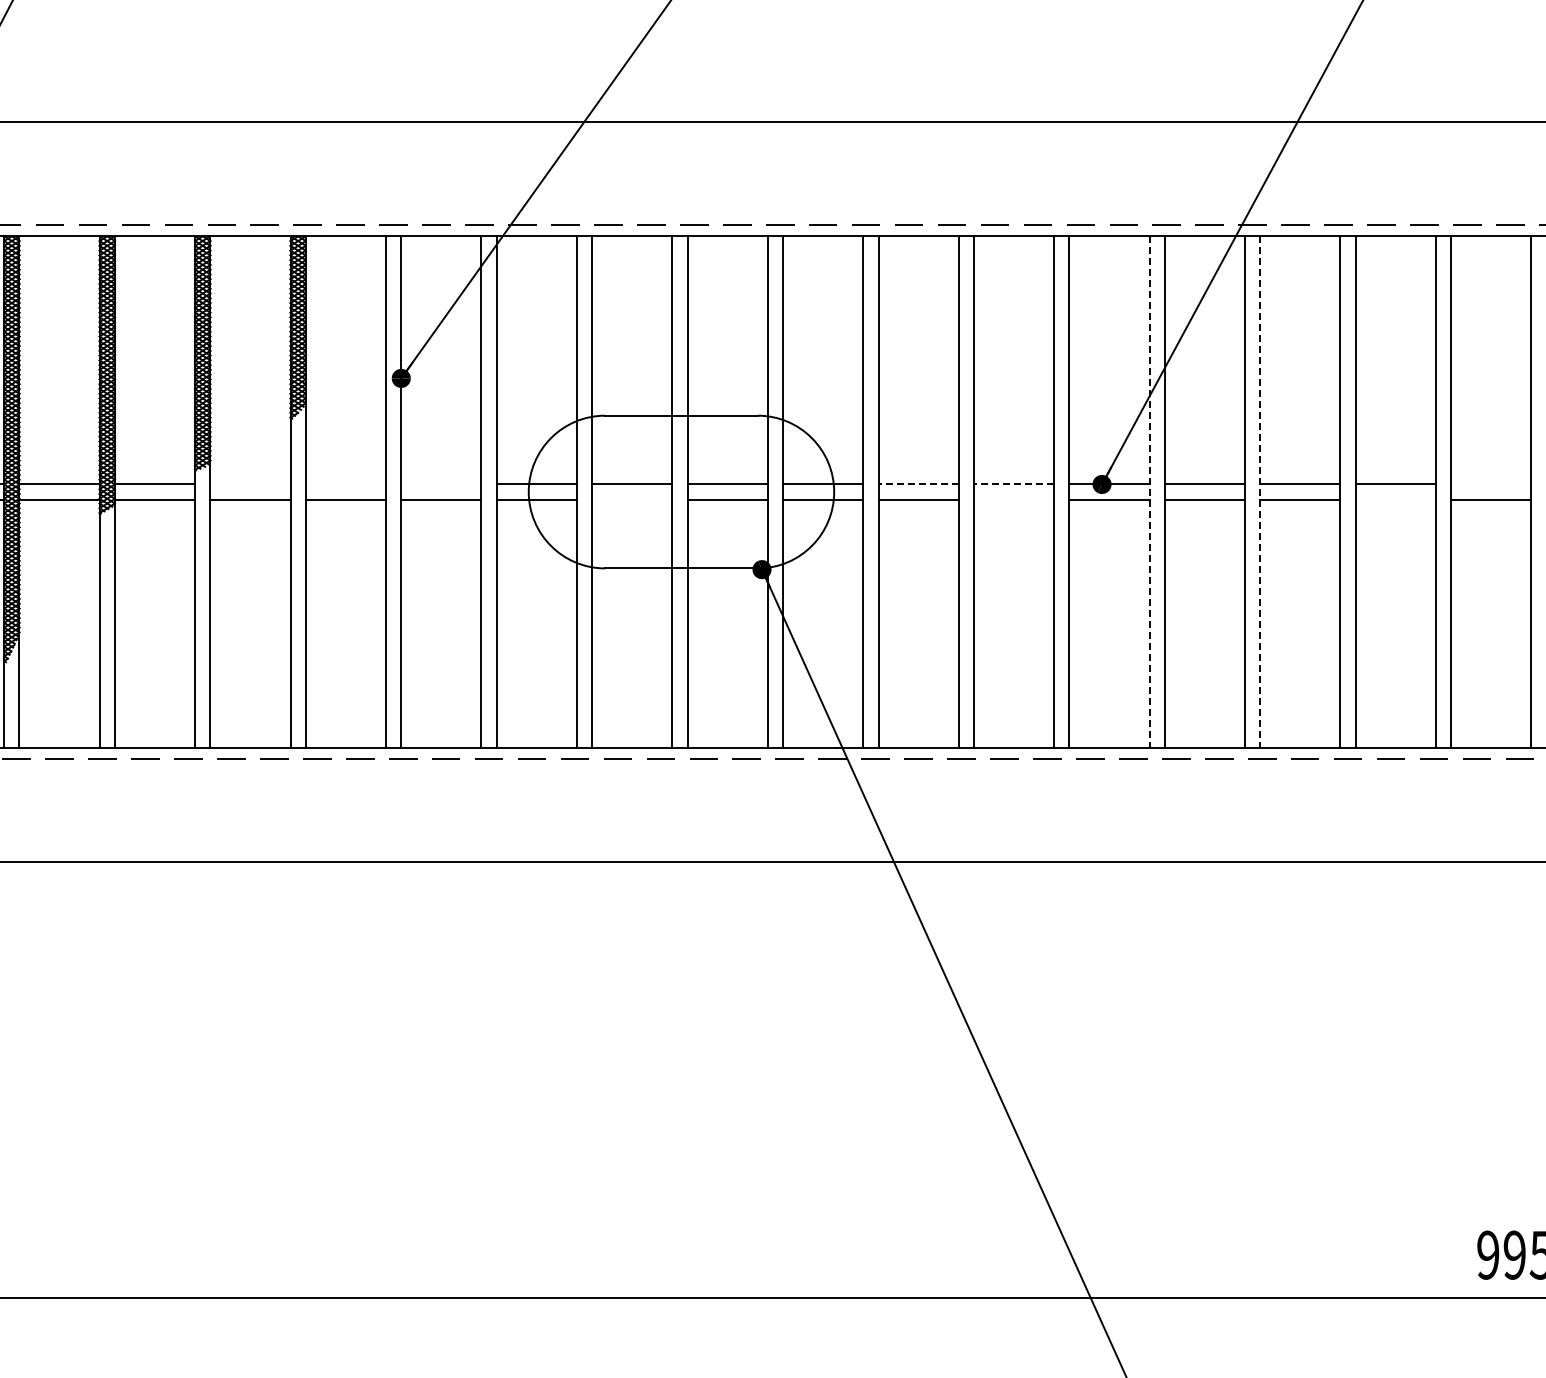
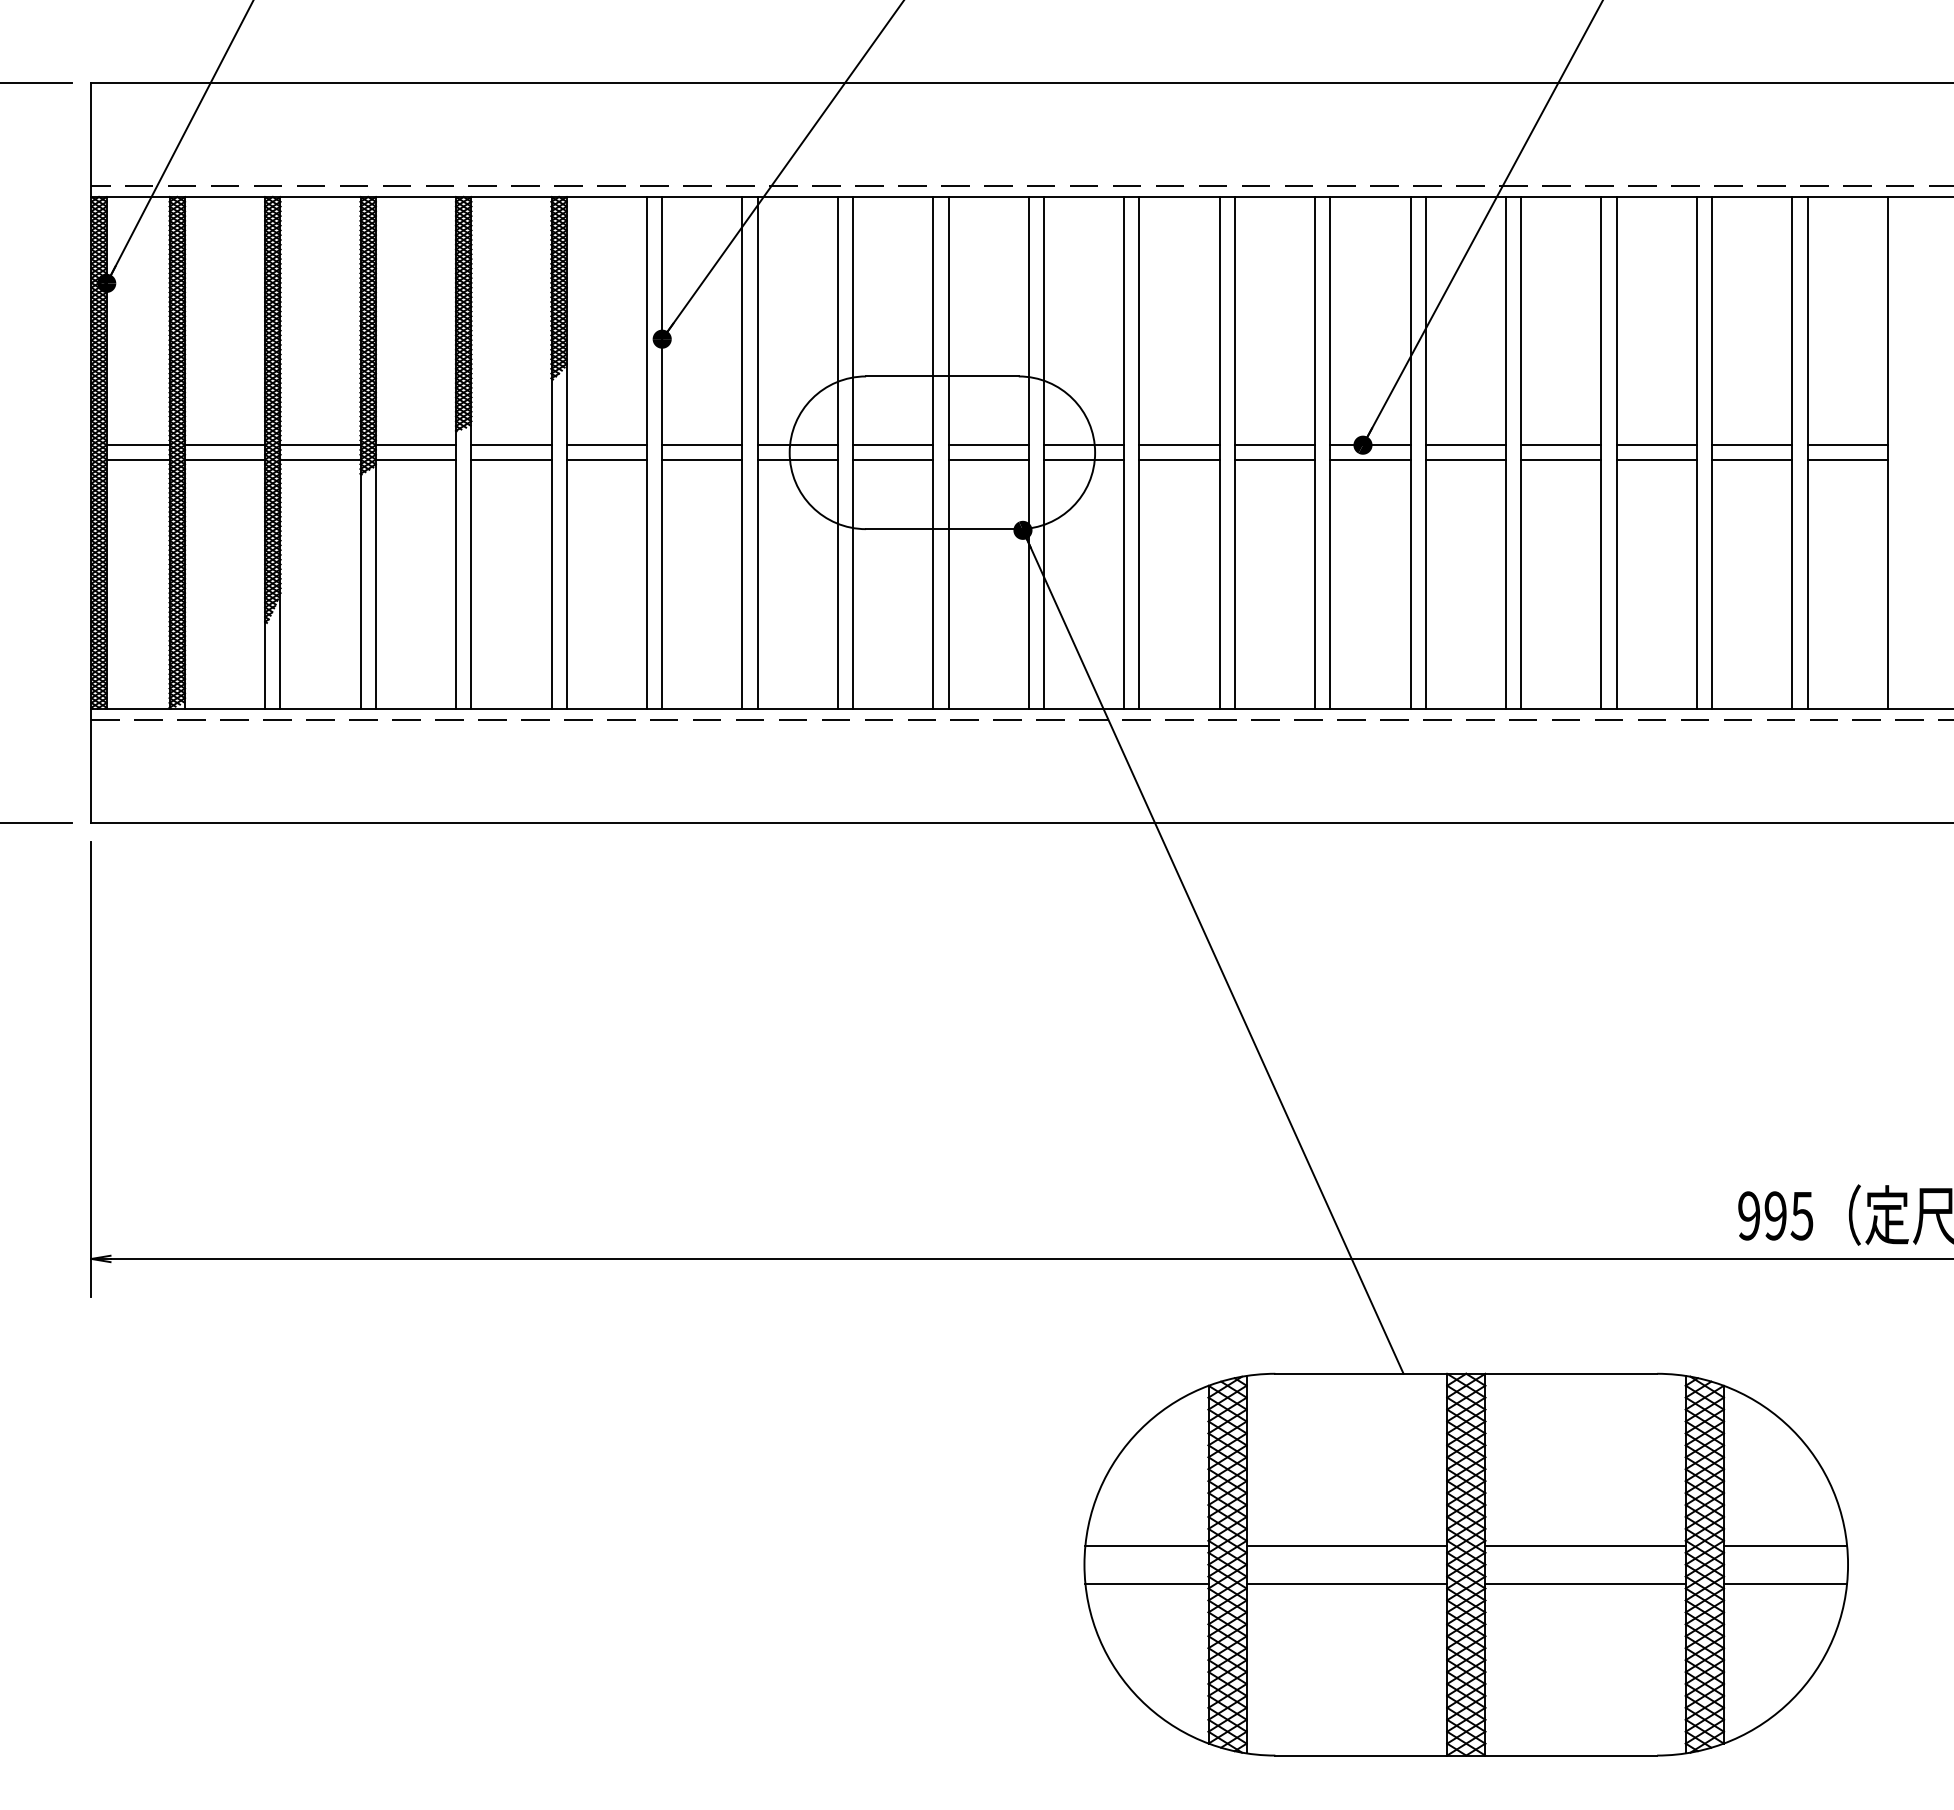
line: (250, 484) -> (511, 445), added
line: (345, 484) -> (606, 445), added
line: (441, 484) -> (702, 445), added
line: (918, 484) -> (1179, 445), dashed -> solid
line: (1013, 484) -> (1274, 445), dashed -> solid
line: (1491, 484) -> (1752, 445), added
line: (1149, 491) -> (1410, 452), dashed -> solid
line: (1260, 491) -> (1521, 452), dashed -> solid
line: (632, 499) -> (893, 460), added
line: (1013, 499) -> (1274, 460), added
line: (1395, 499) -> (1656, 460), added

